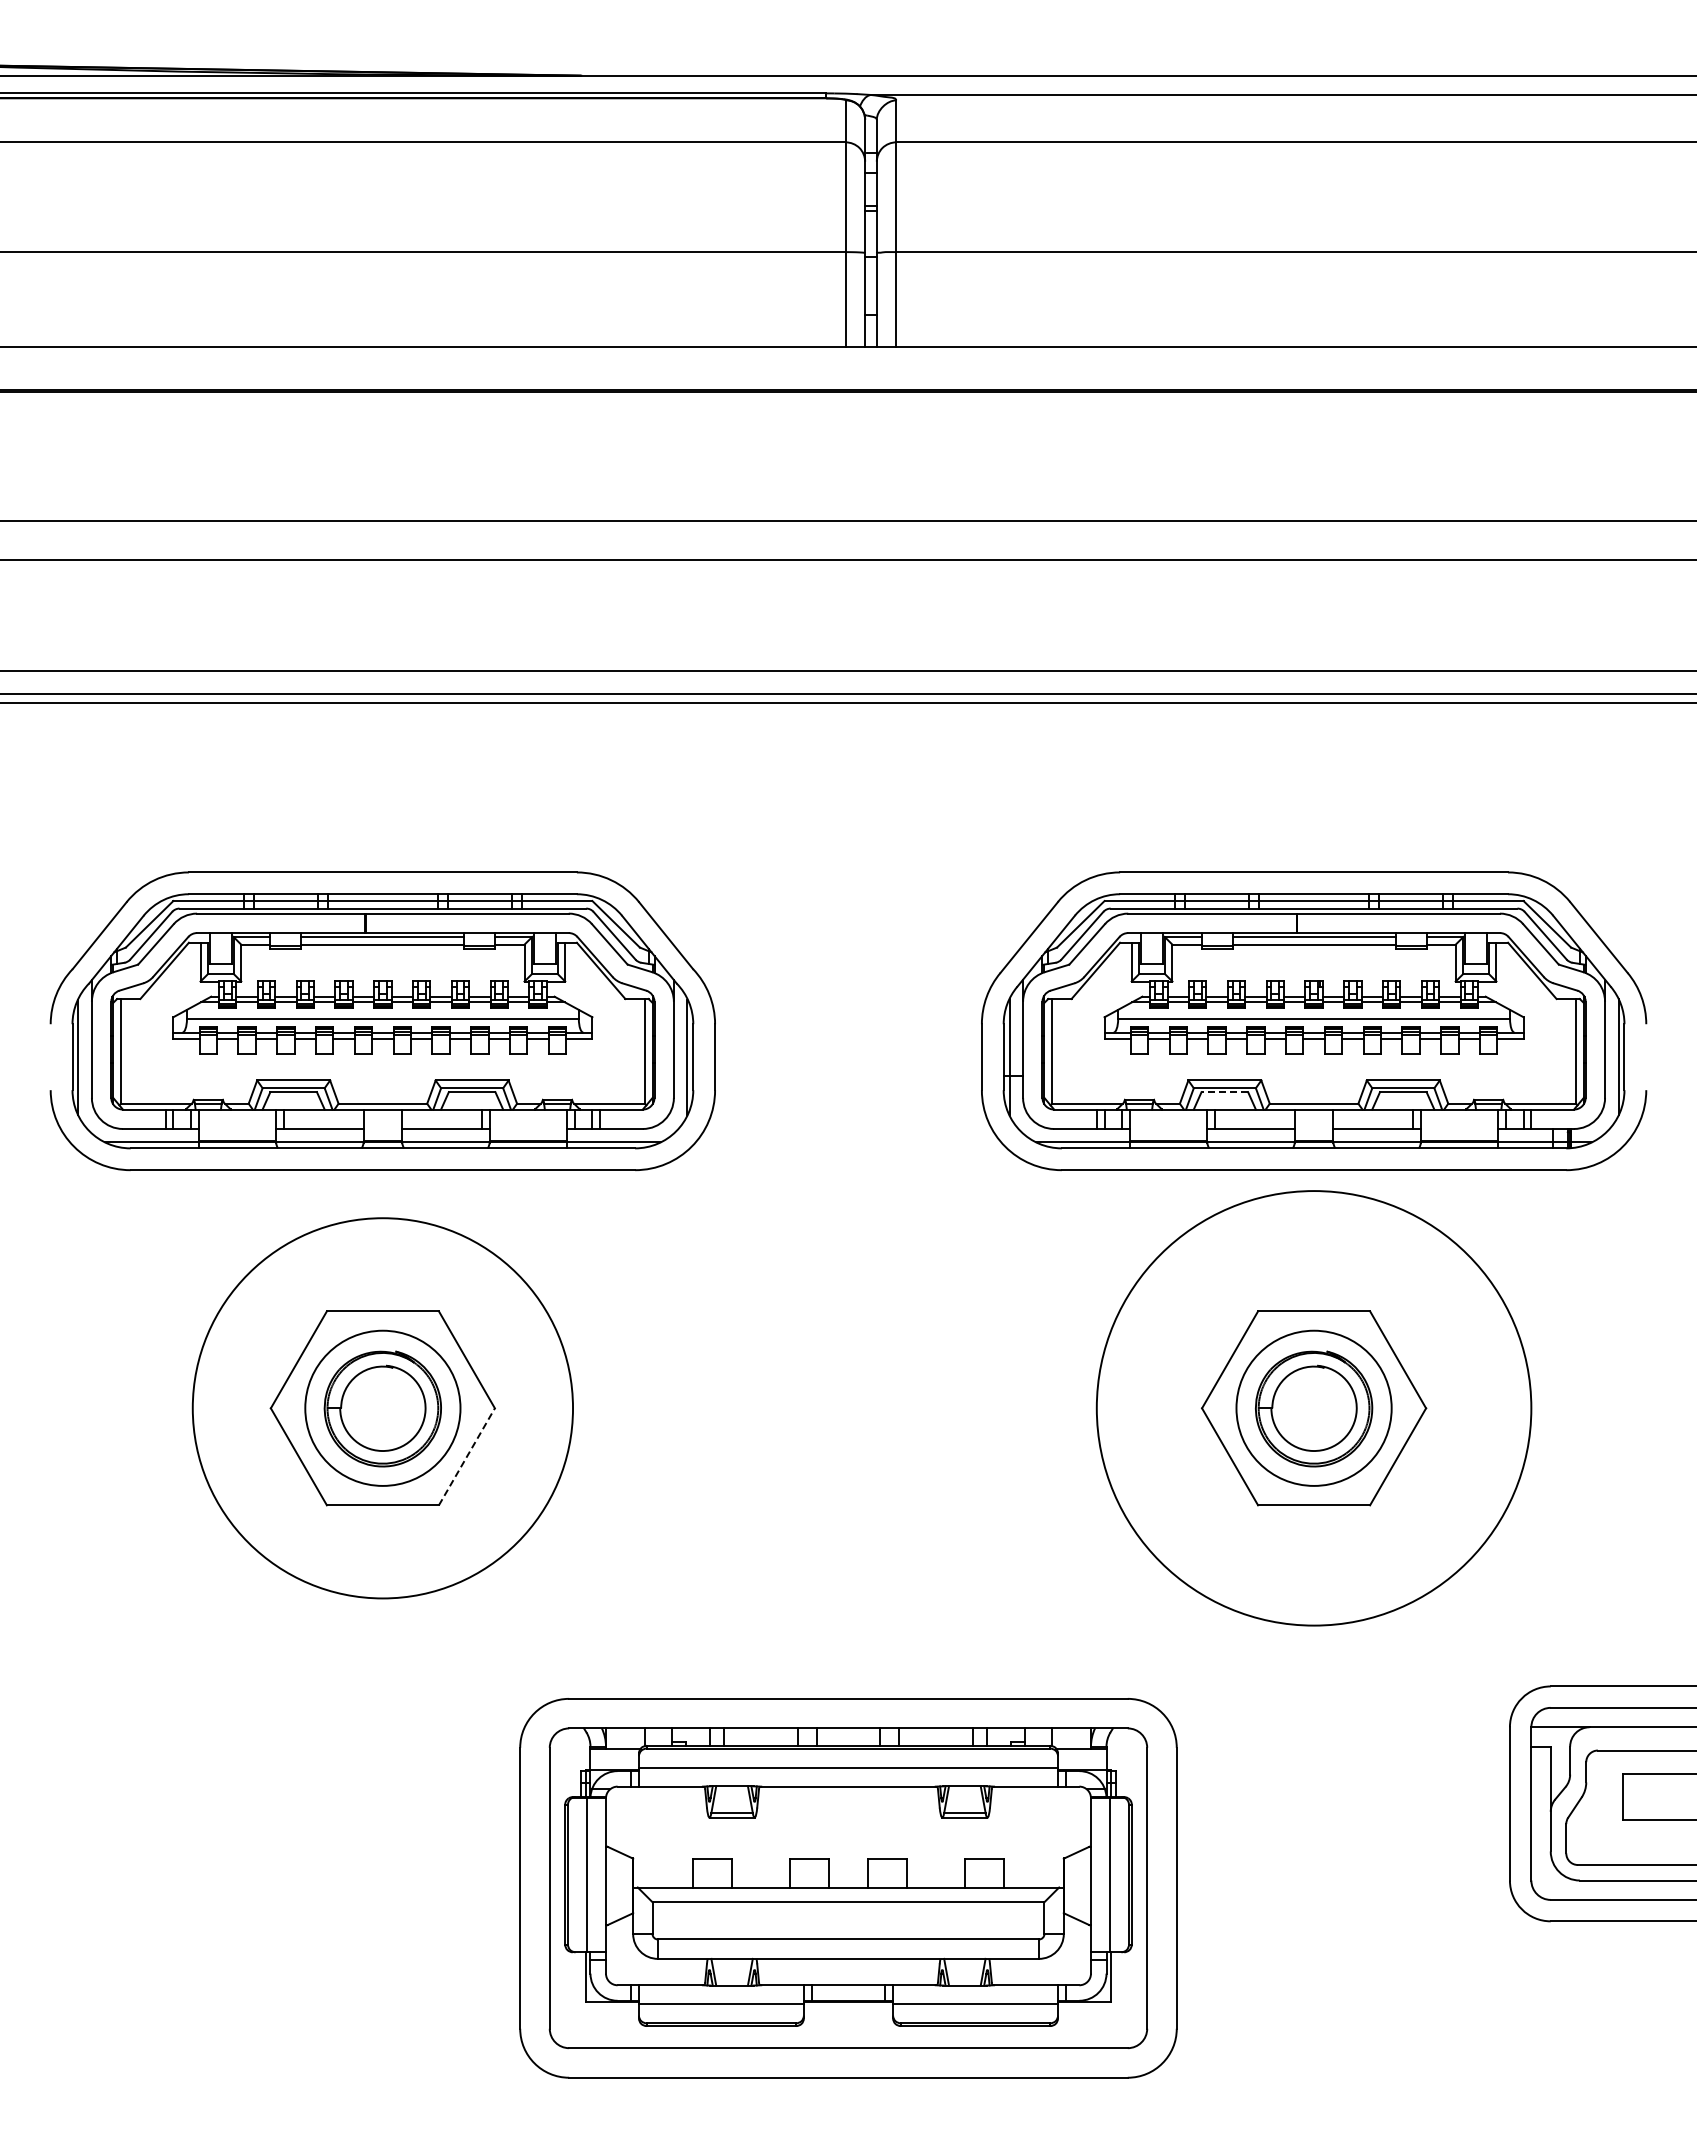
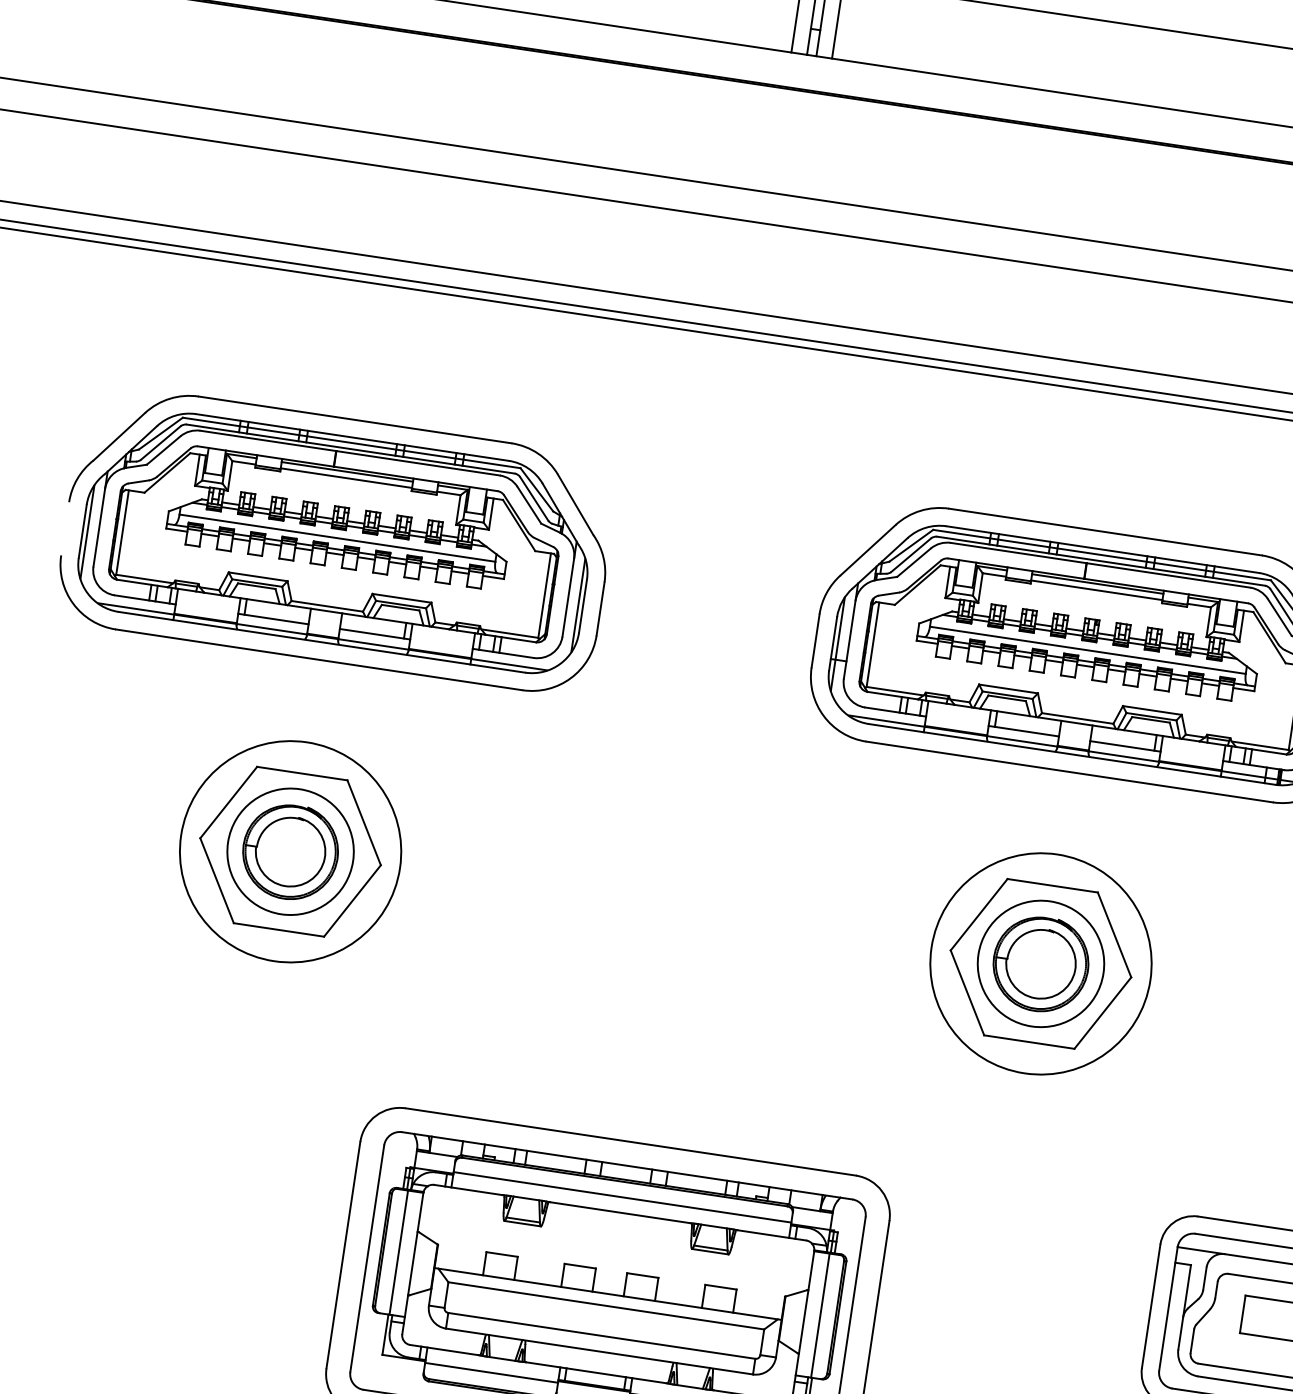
line: (1224, 1092) -> (1006, 698), dashed -> solid
circle: (382, 1408) -> (290, 851), size x0.71
circle: (1313, 1408) -> (1040, 963), size x0.62
line: (466, 1456) -> (352, 900), dashed -> solid

